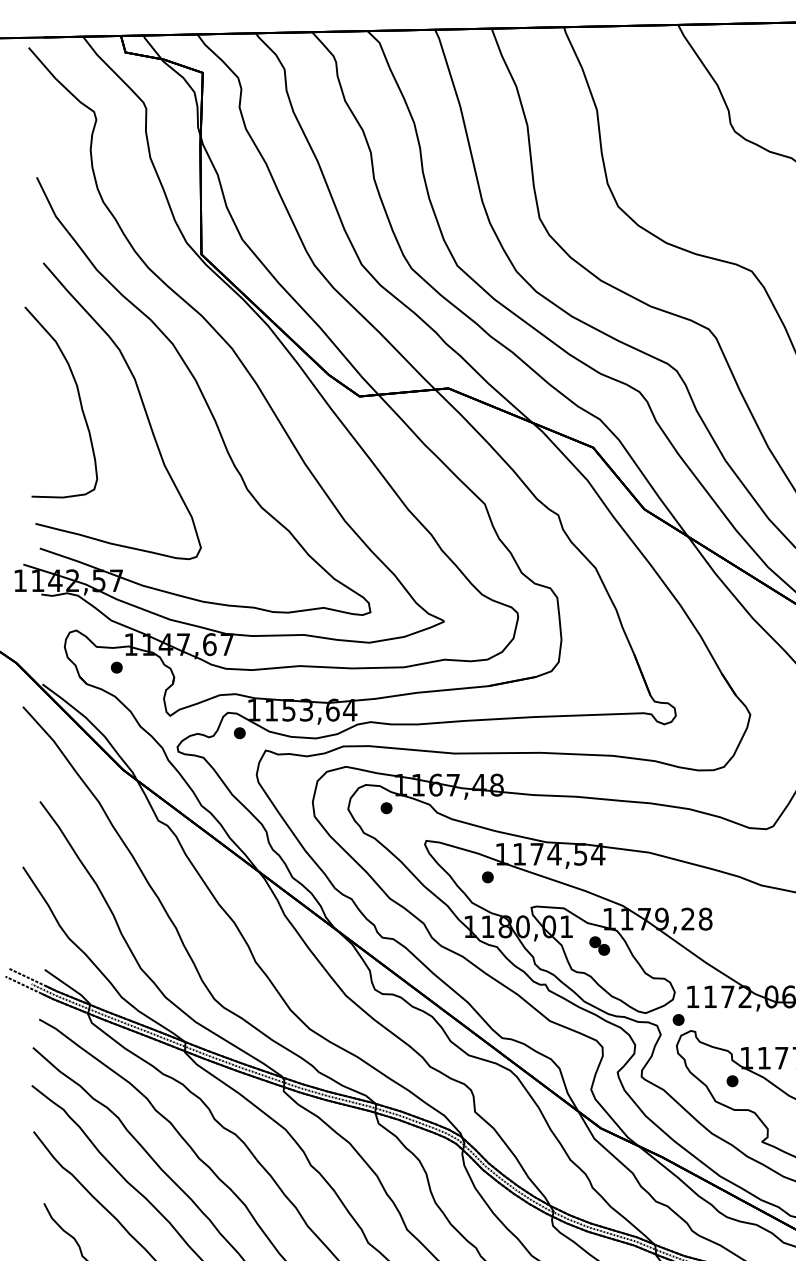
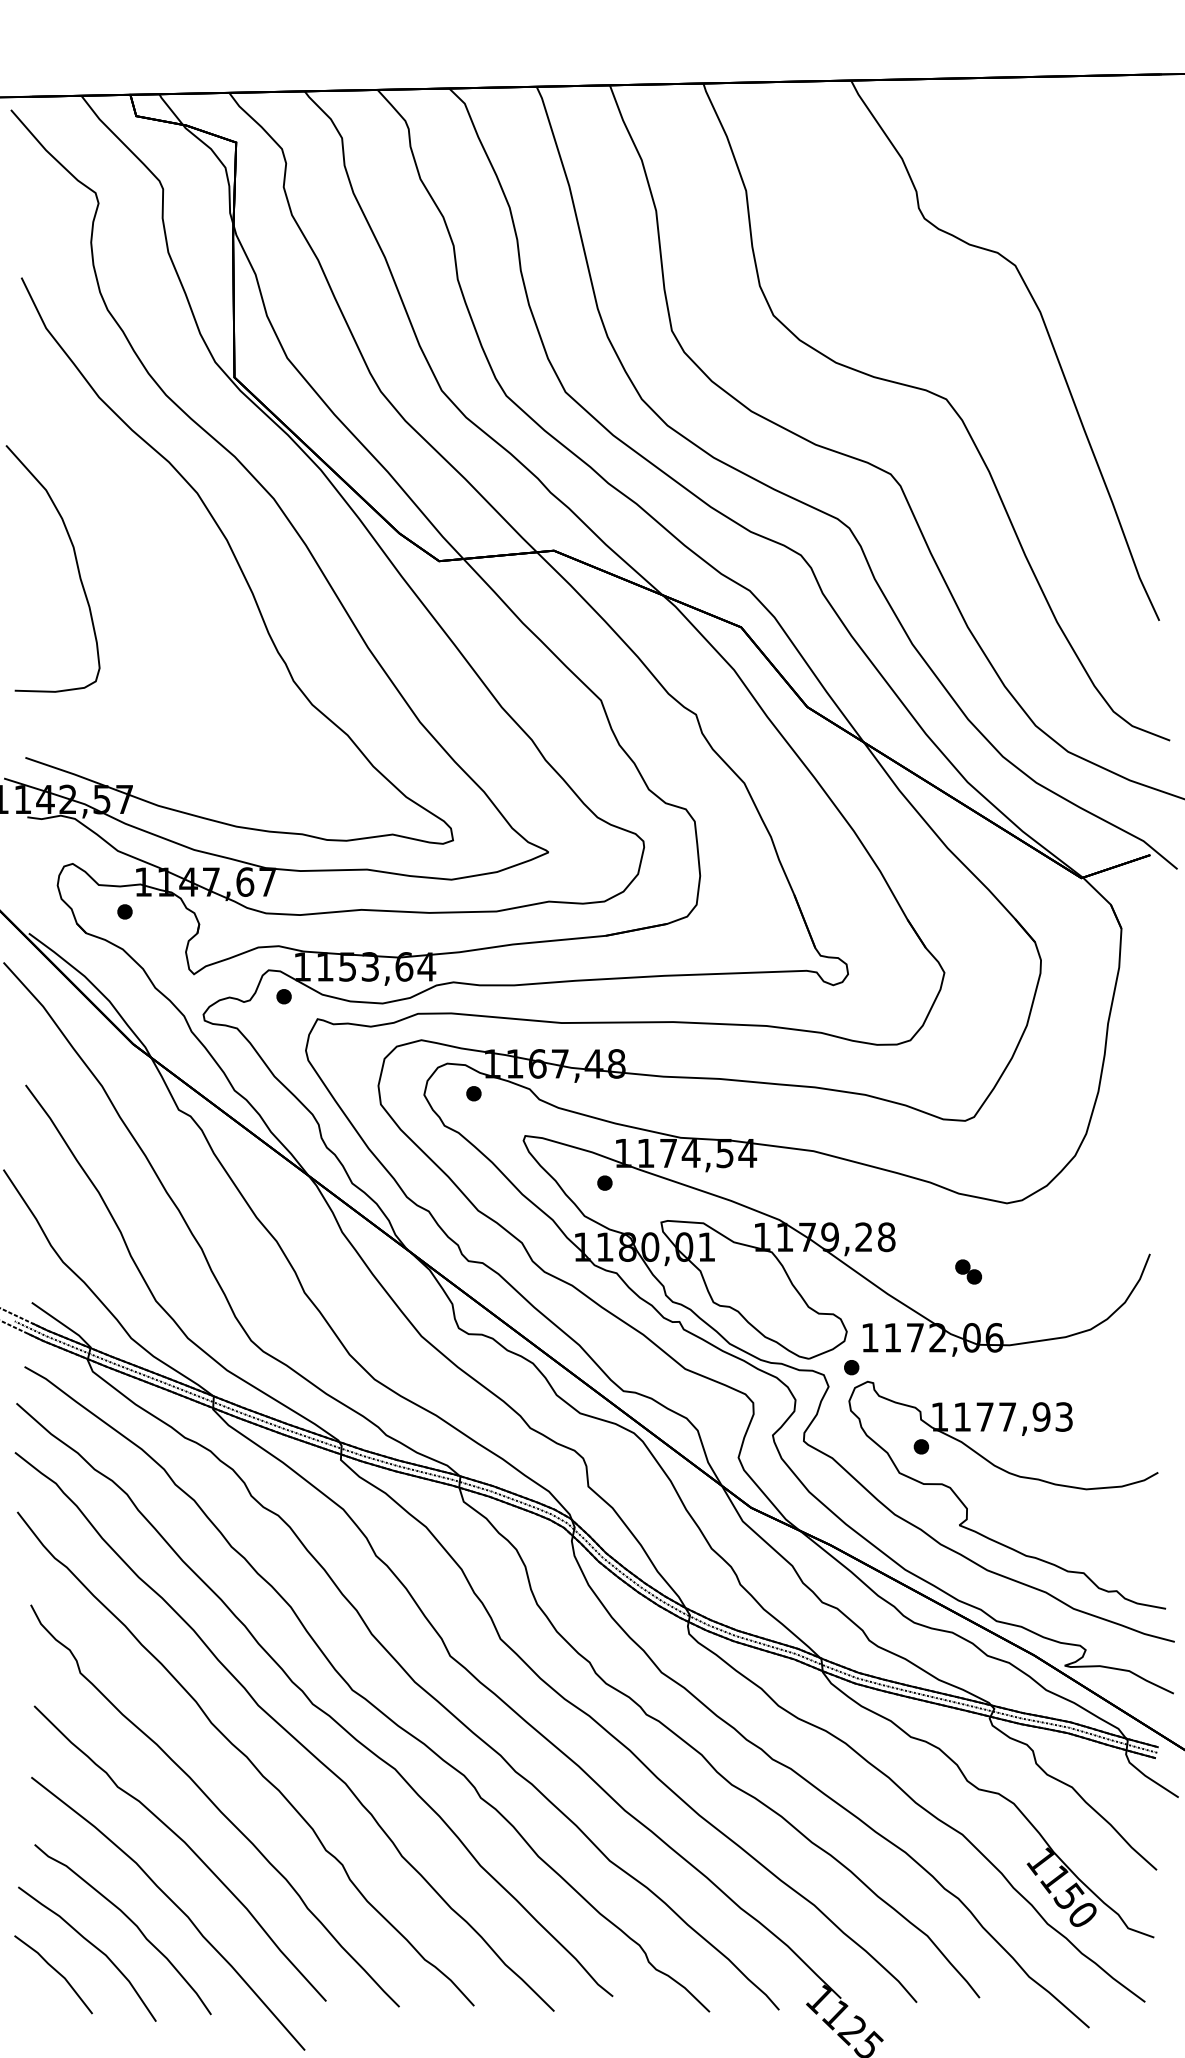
curve: (141, 402) -> (157, 569), removed
part: (599, 945) -> (968, 1271), moved

